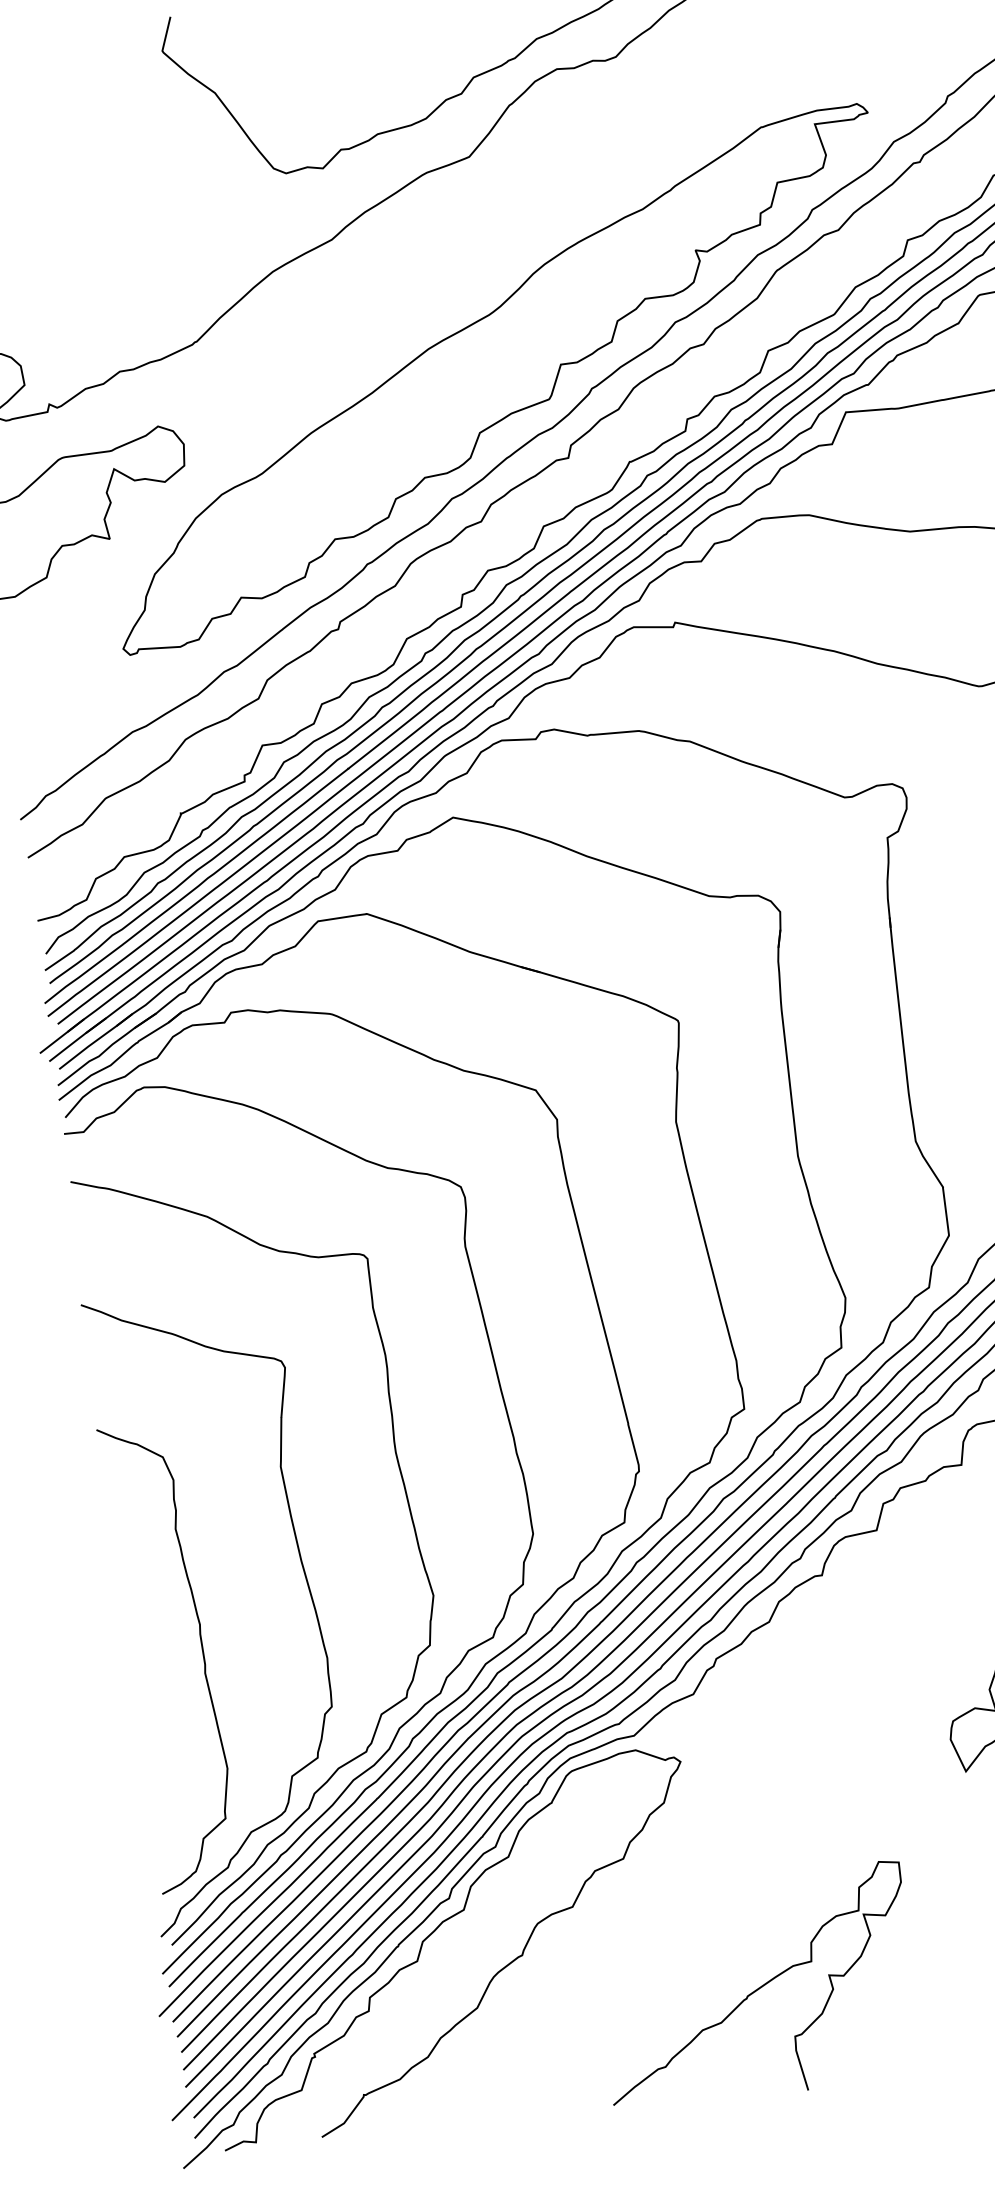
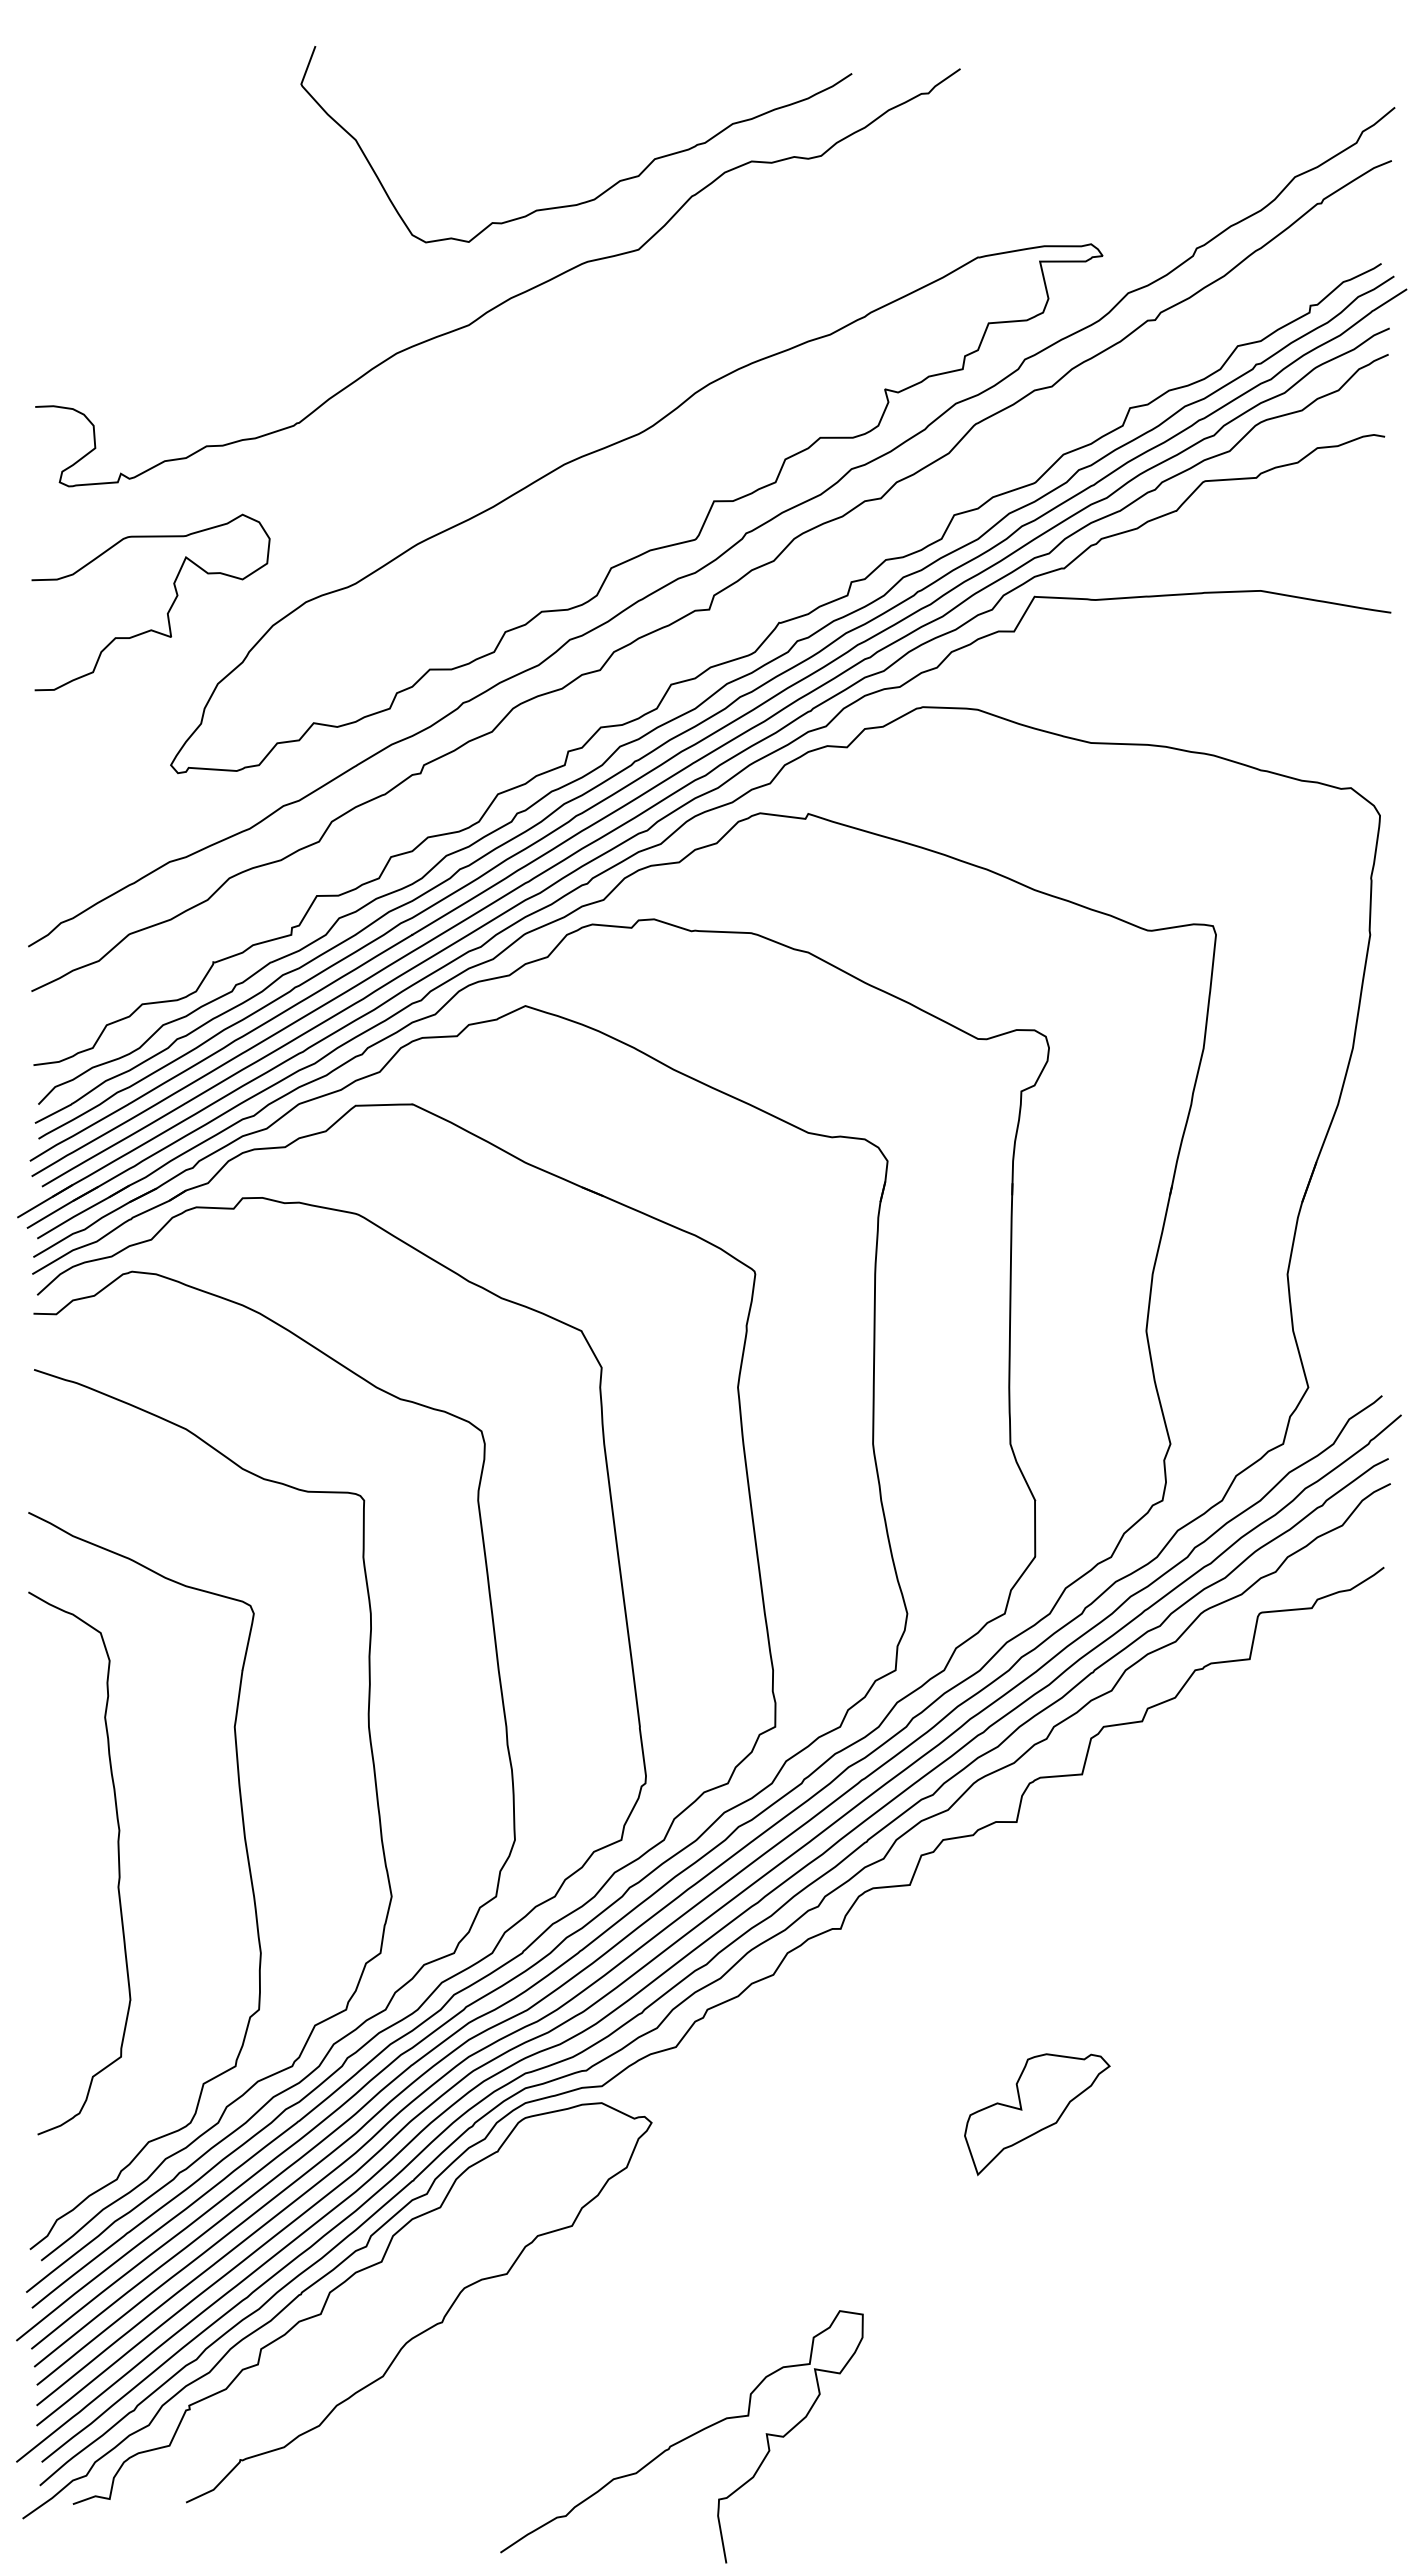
curve: (202, 1653) -> (118, 1863), moved
curve: (758, 1987) -> (683, 2438), moved

